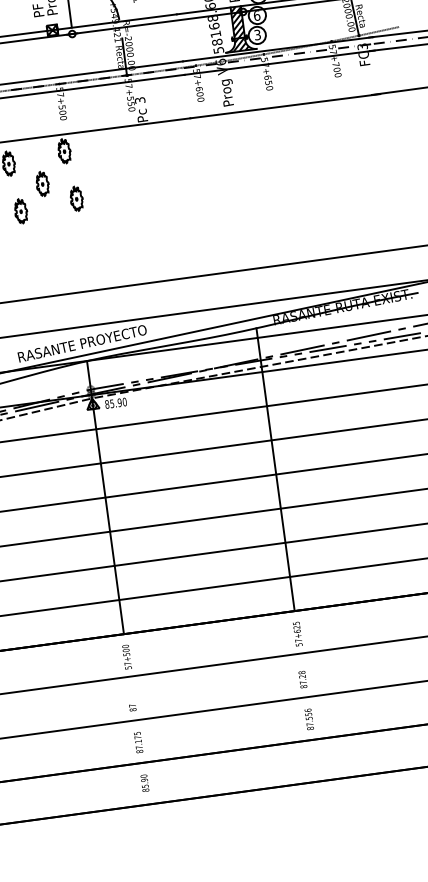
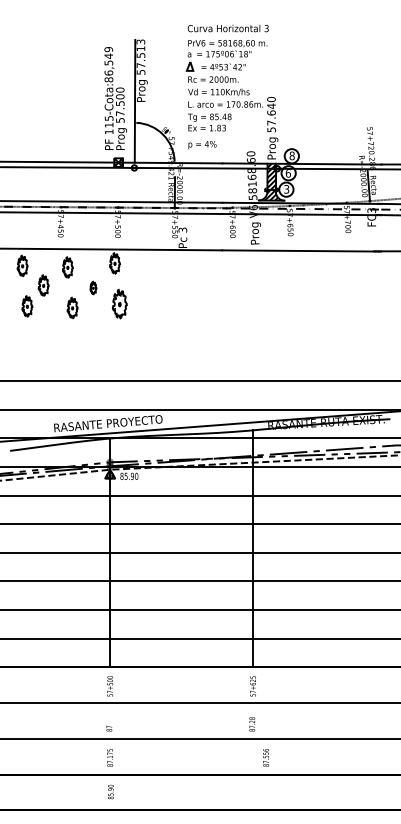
part: (42, 183) -> (93, 287), size x0.6
part: (76, 198) -> (119, 303), size x1.4
text: (308, 719) -> (265, 757), moved

